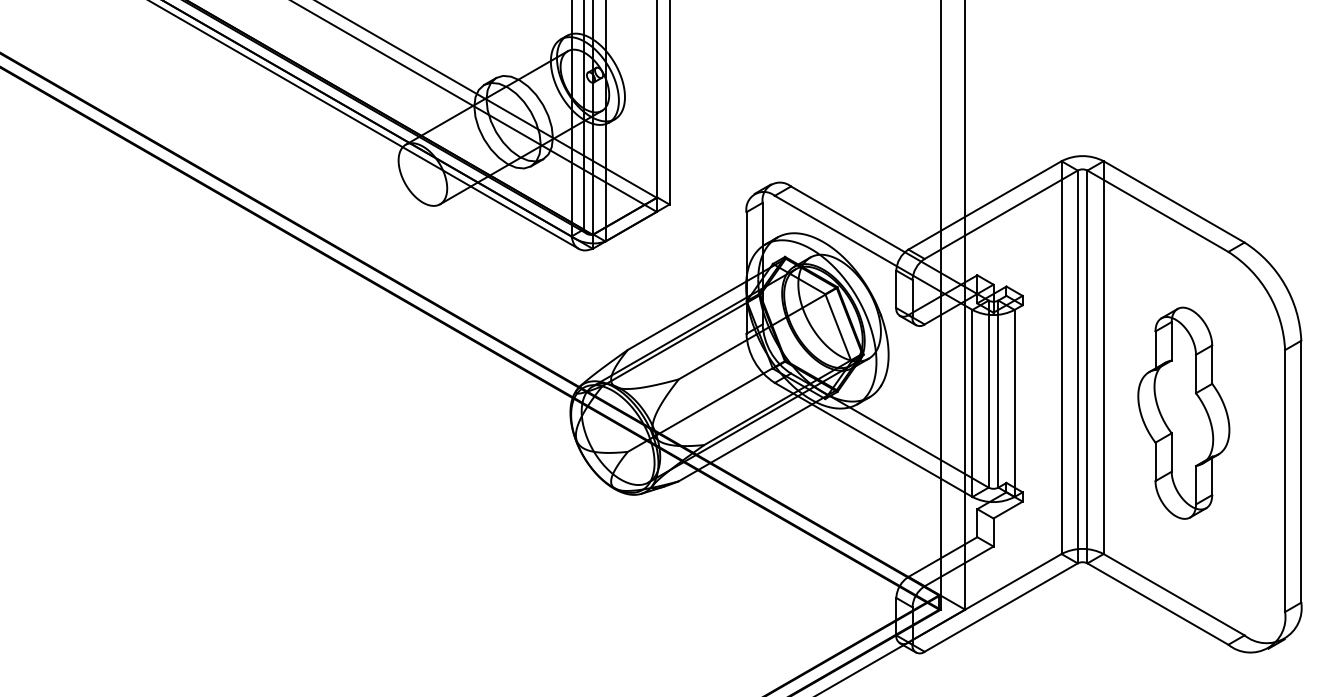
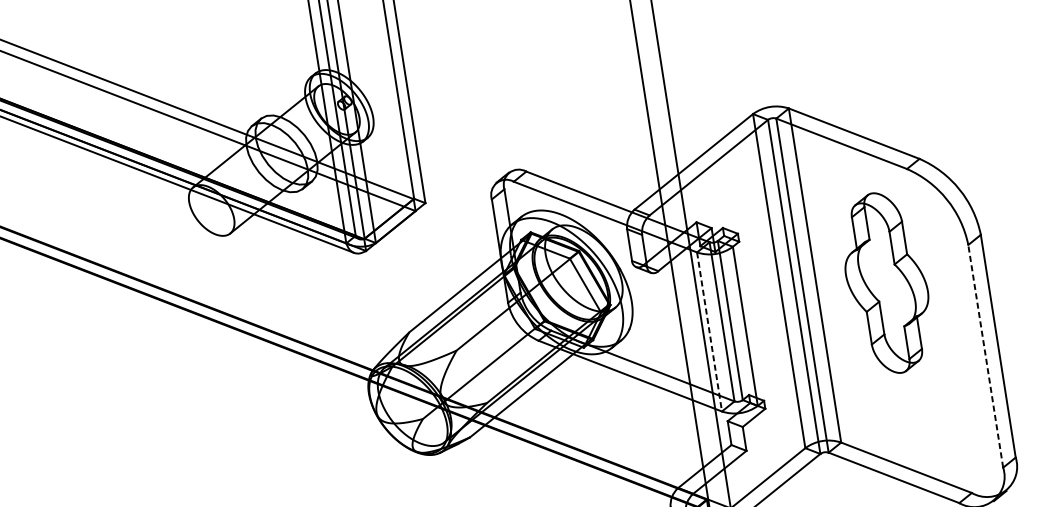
line: (972, 403) -> (709, 331), solid -> dashed
part: (1183, 412) -> (886, 282), moved
line: (1285, 481) -> (986, 356), solid -> dashed

